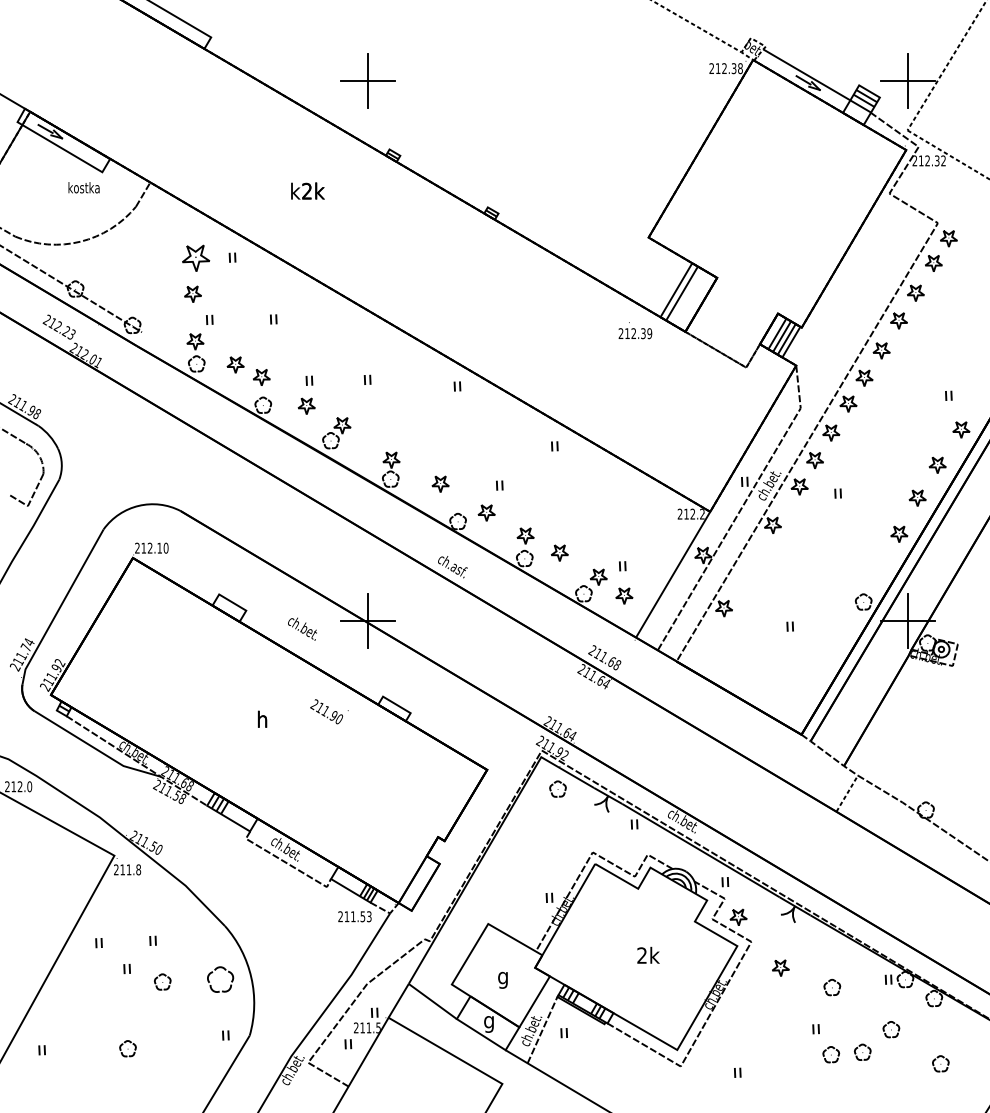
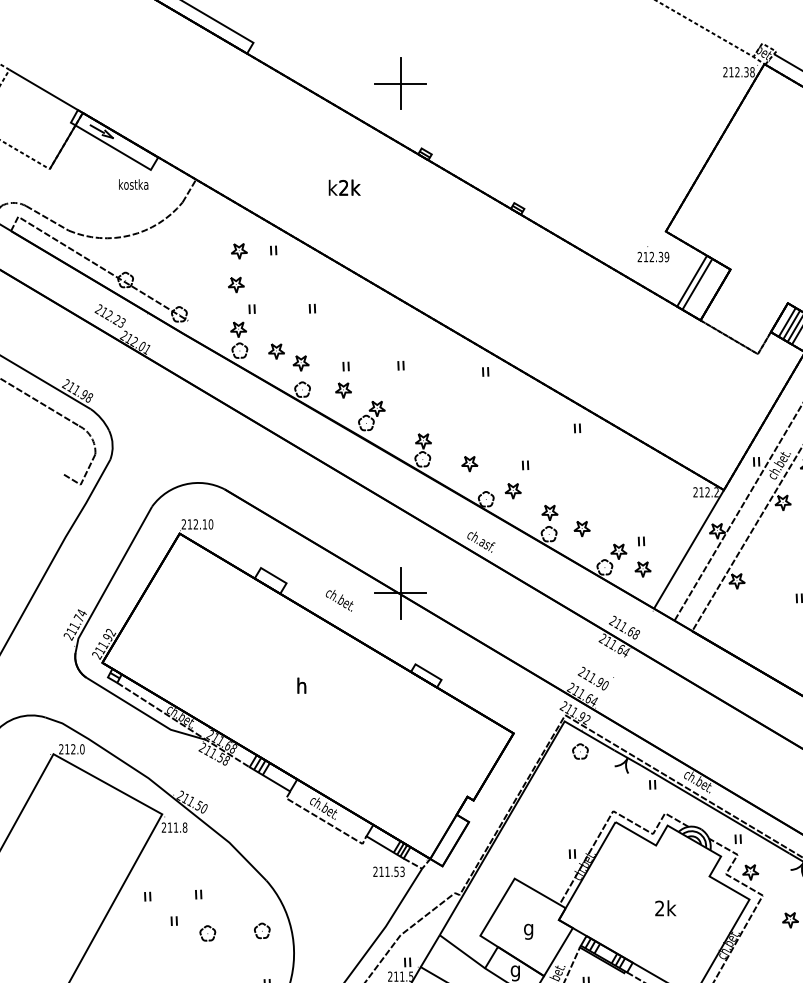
part: (196, 258) -> (239, 251), size x0.62
text: (635, 330) -> (653, 254), moved
text: (329, 711) -> (596, 678), moved
part: (220, 978) -> (262, 930), size x0.62

